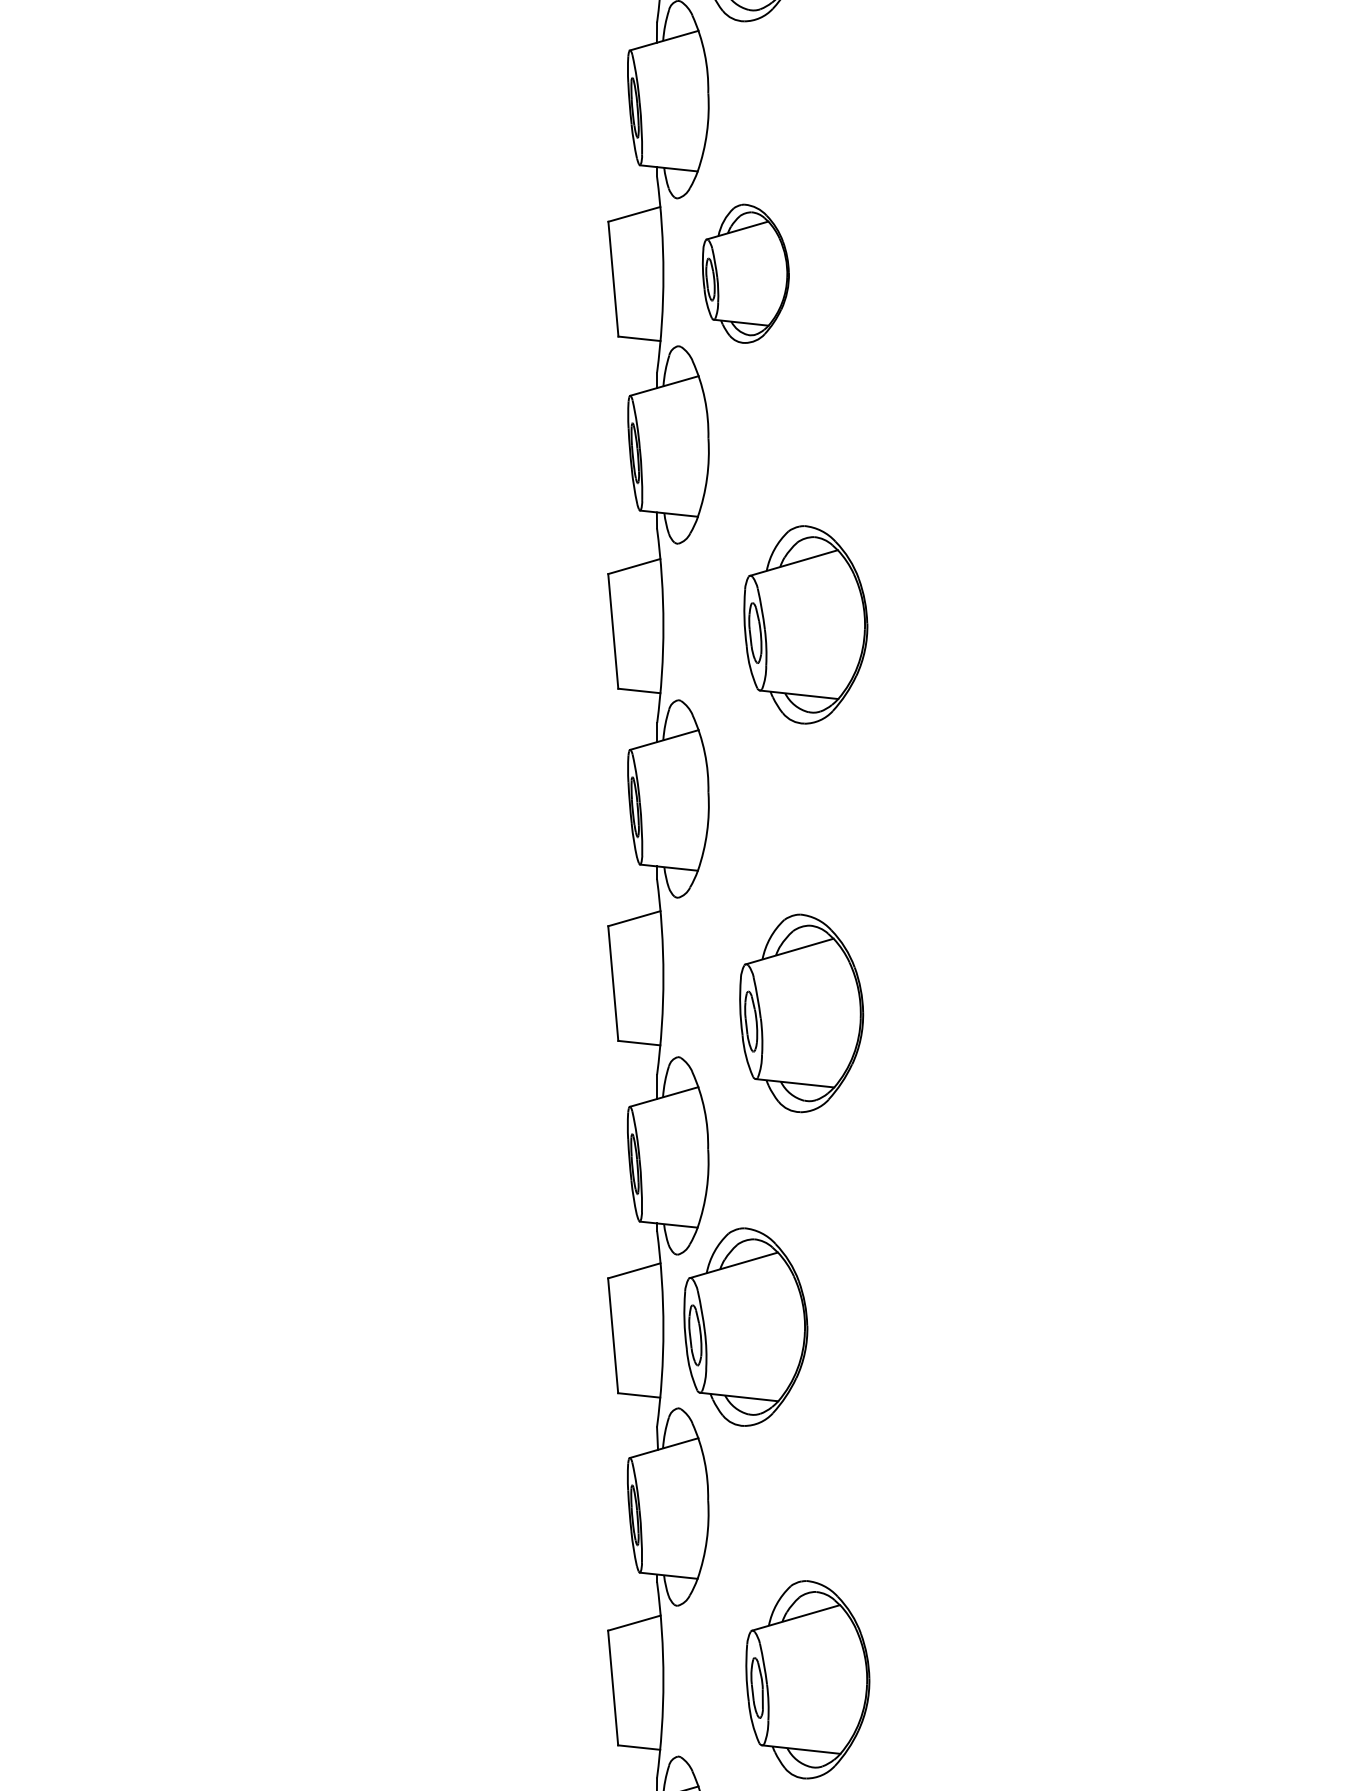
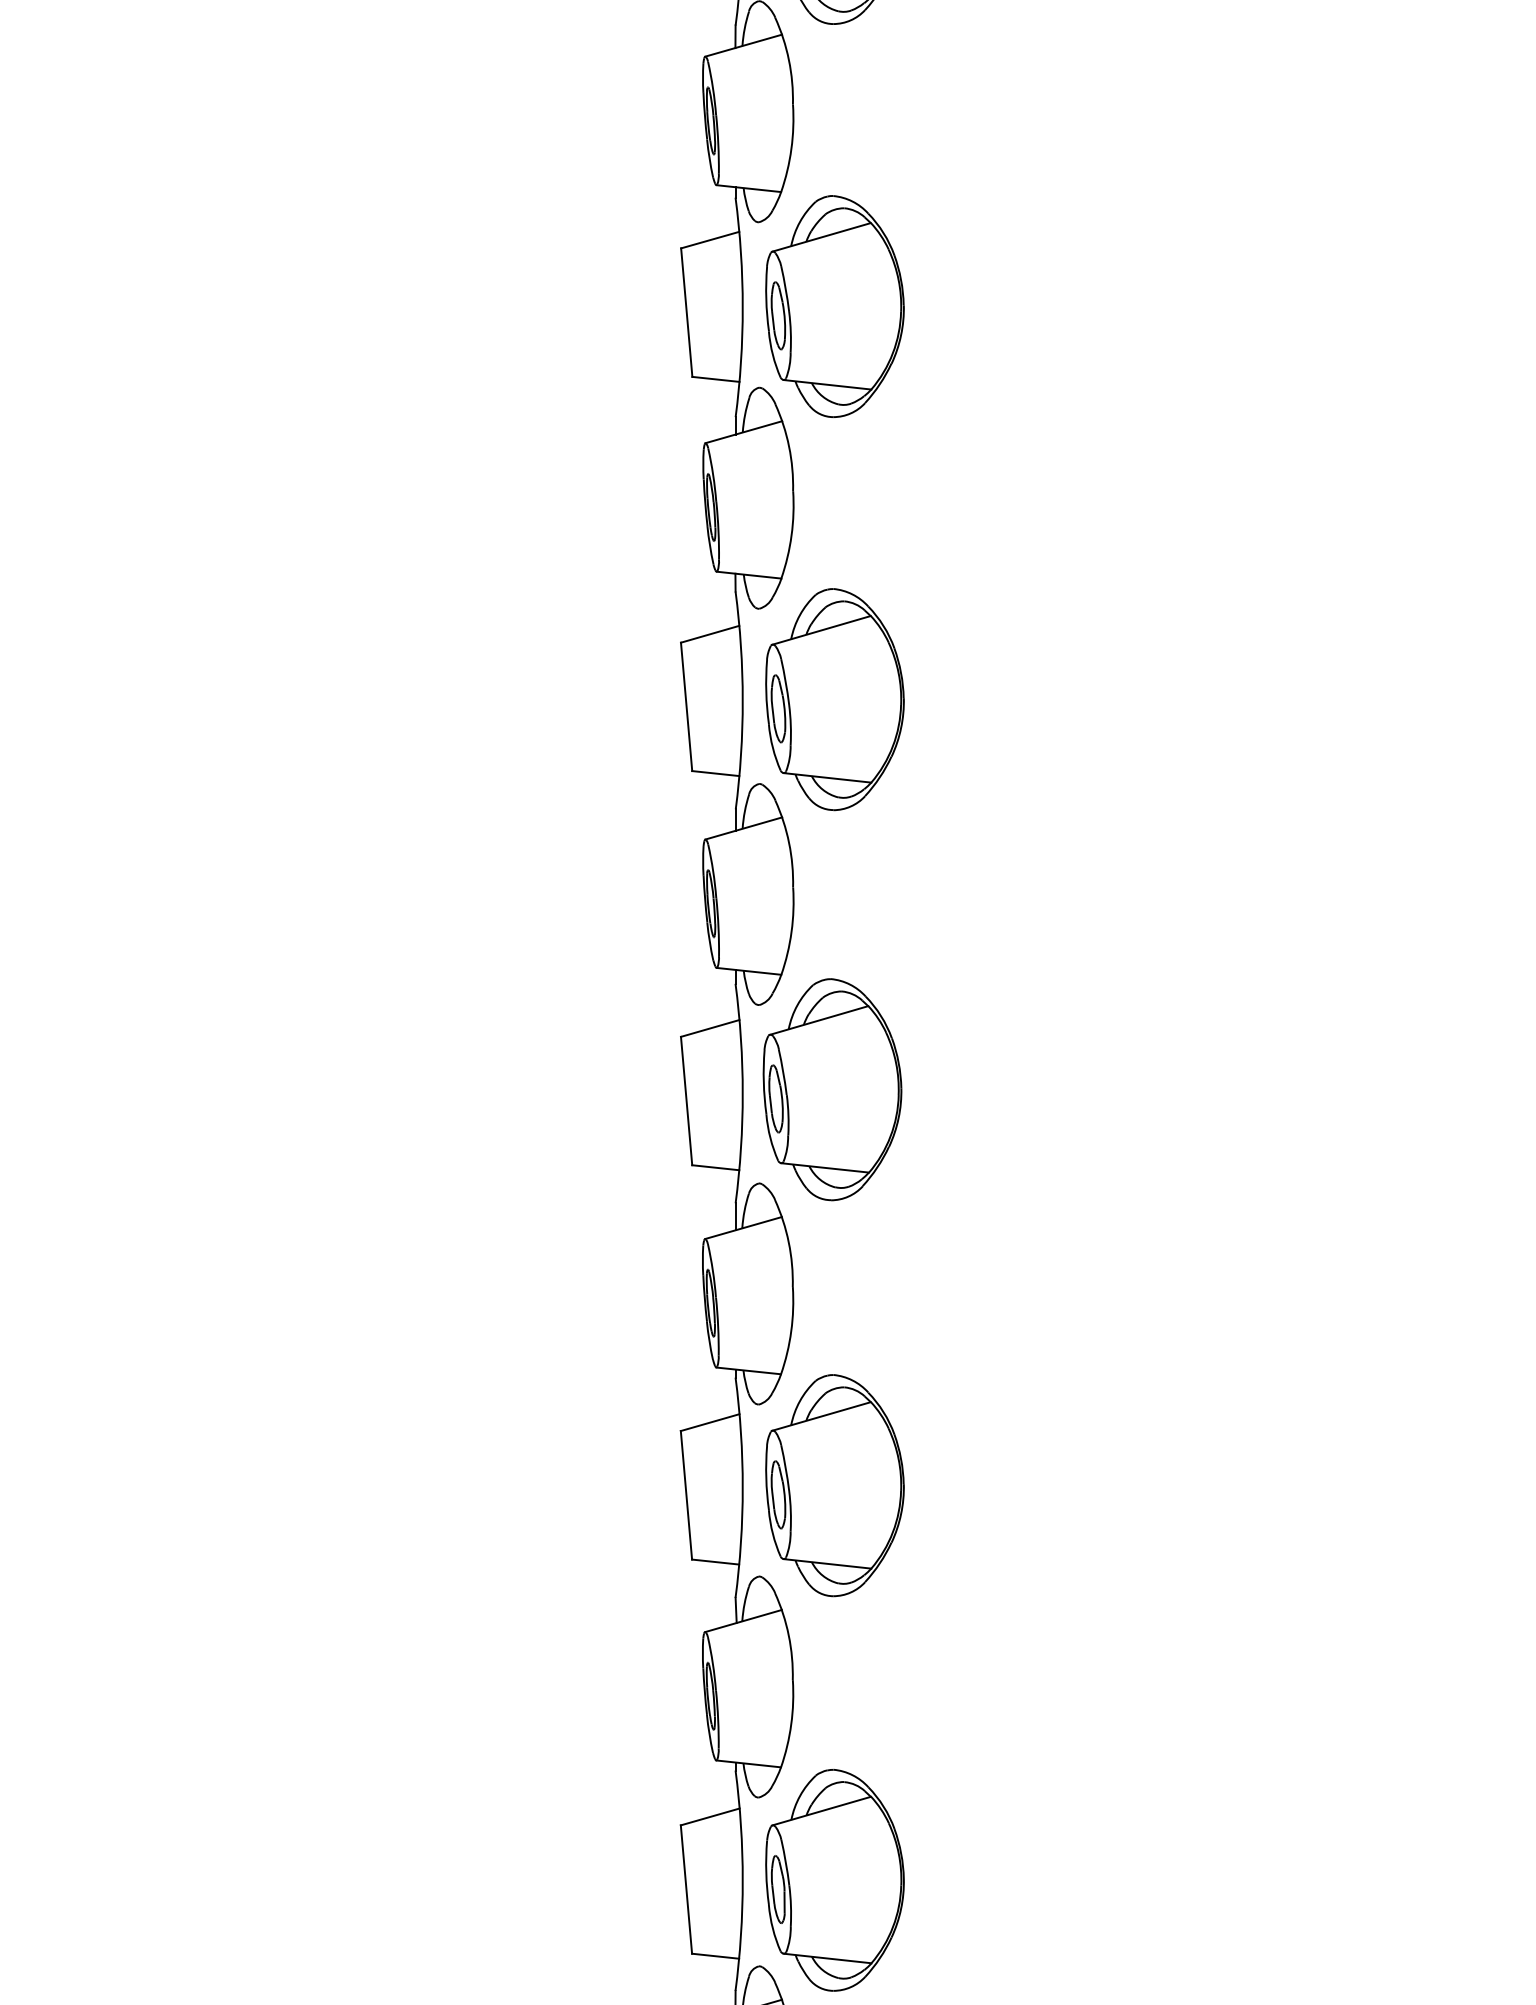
part: (745, 273) -> (834, 306), size x1.43
part: (805, 624) -> (834, 699), moved
part: (801, 1013) -> (832, 1089), moved
part: (807, 1679) -> (834, 1880), moved

